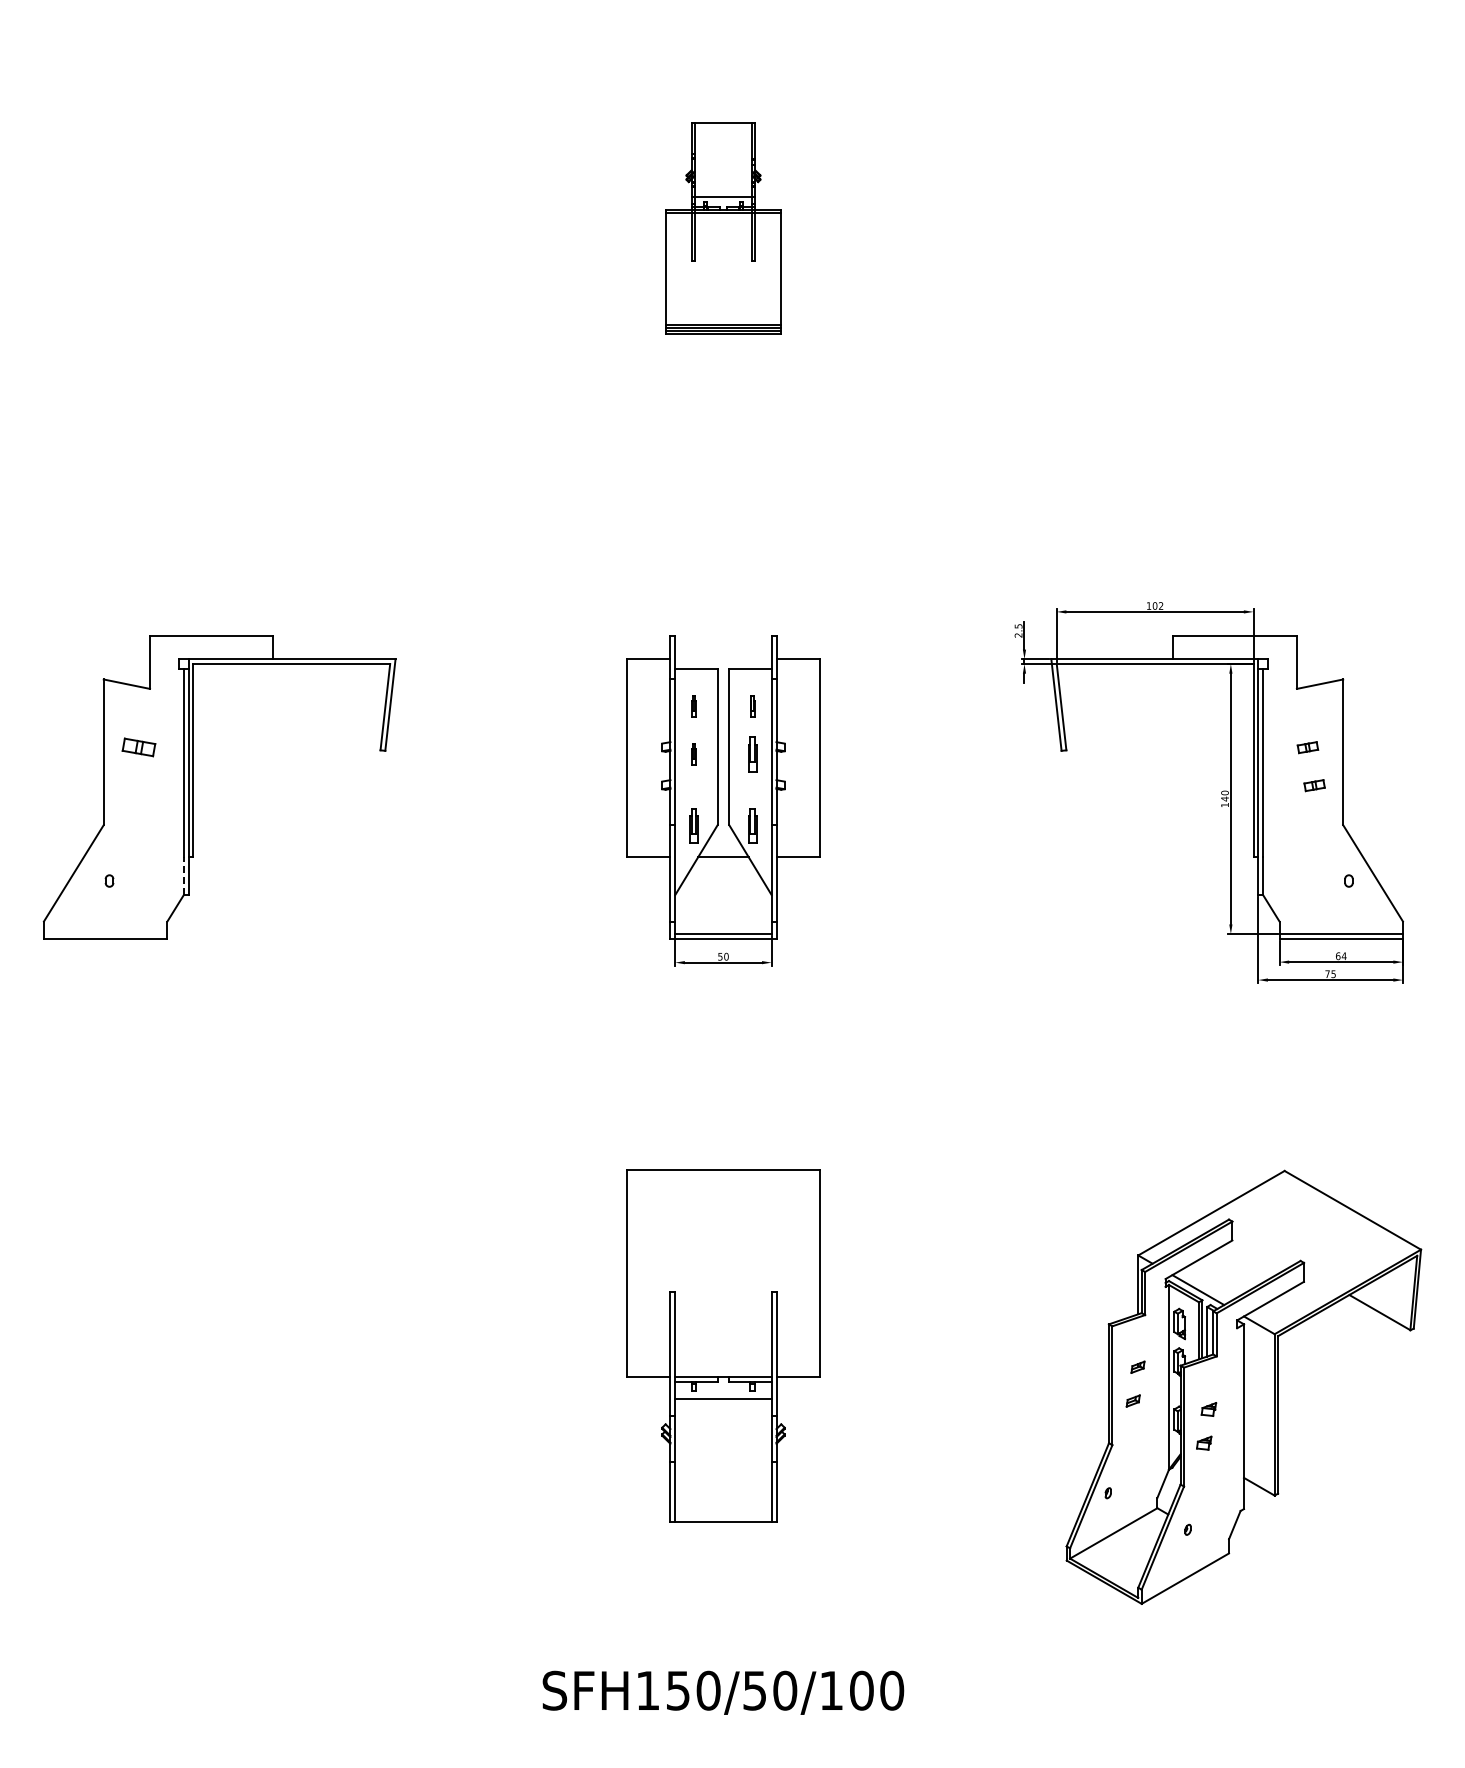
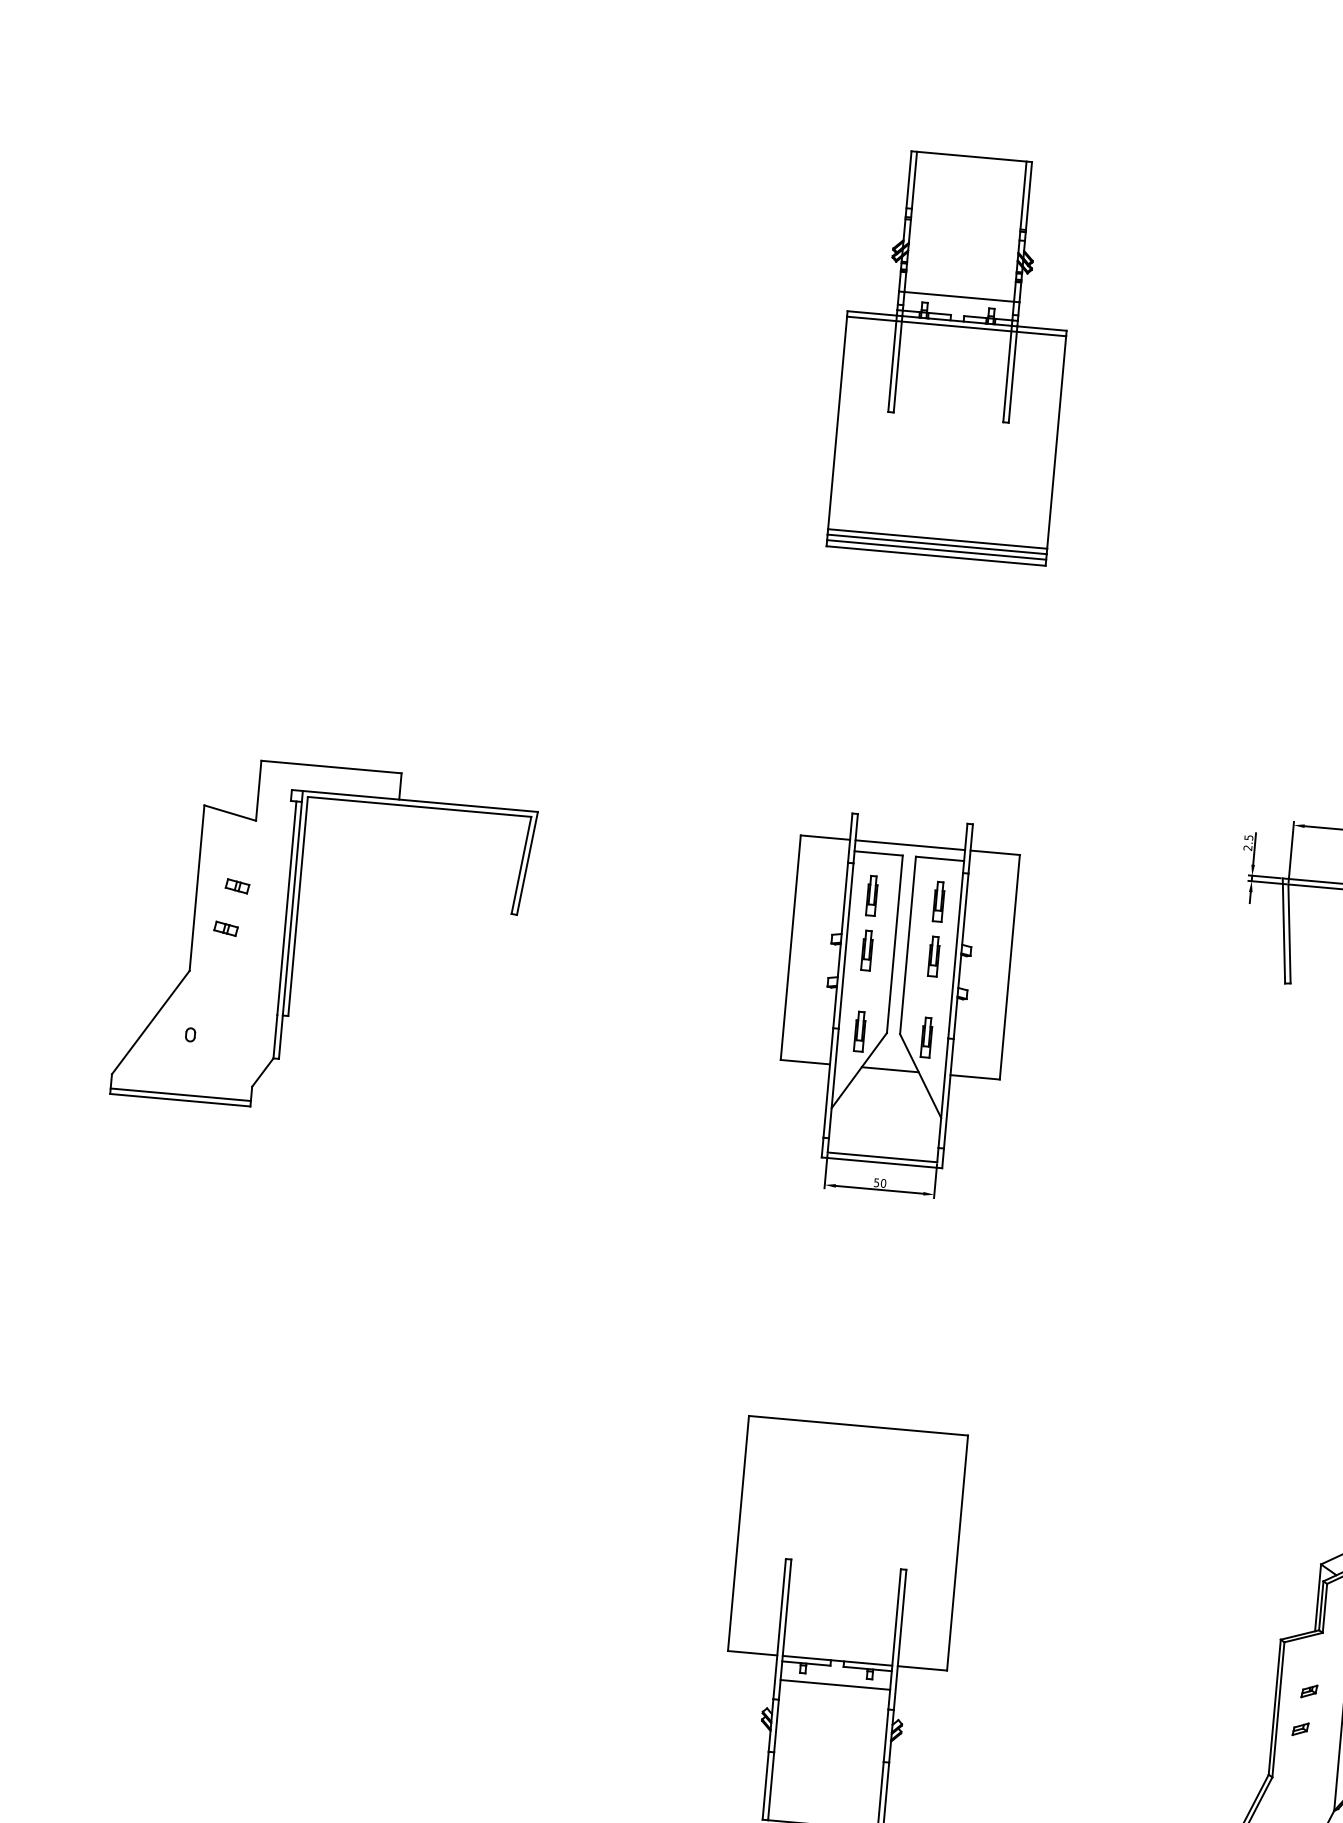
part: (723, 228) -> (954, 355), size x1.67
line: (723, 659) -> (910, 845), added
part: (693, 706) -> (871, 895), size x1.67
part: (752, 706) -> (938, 901), size x1.67
part: (138, 747) -> (236, 886), size x0.62
part: (693, 754) -> (866, 950), size x1.67
part: (132, 785) -> (226, 928), added
line: (183, 875) -> (275, 1036), dashed -> solid
line: (105, 934) -> (180, 1095), added

